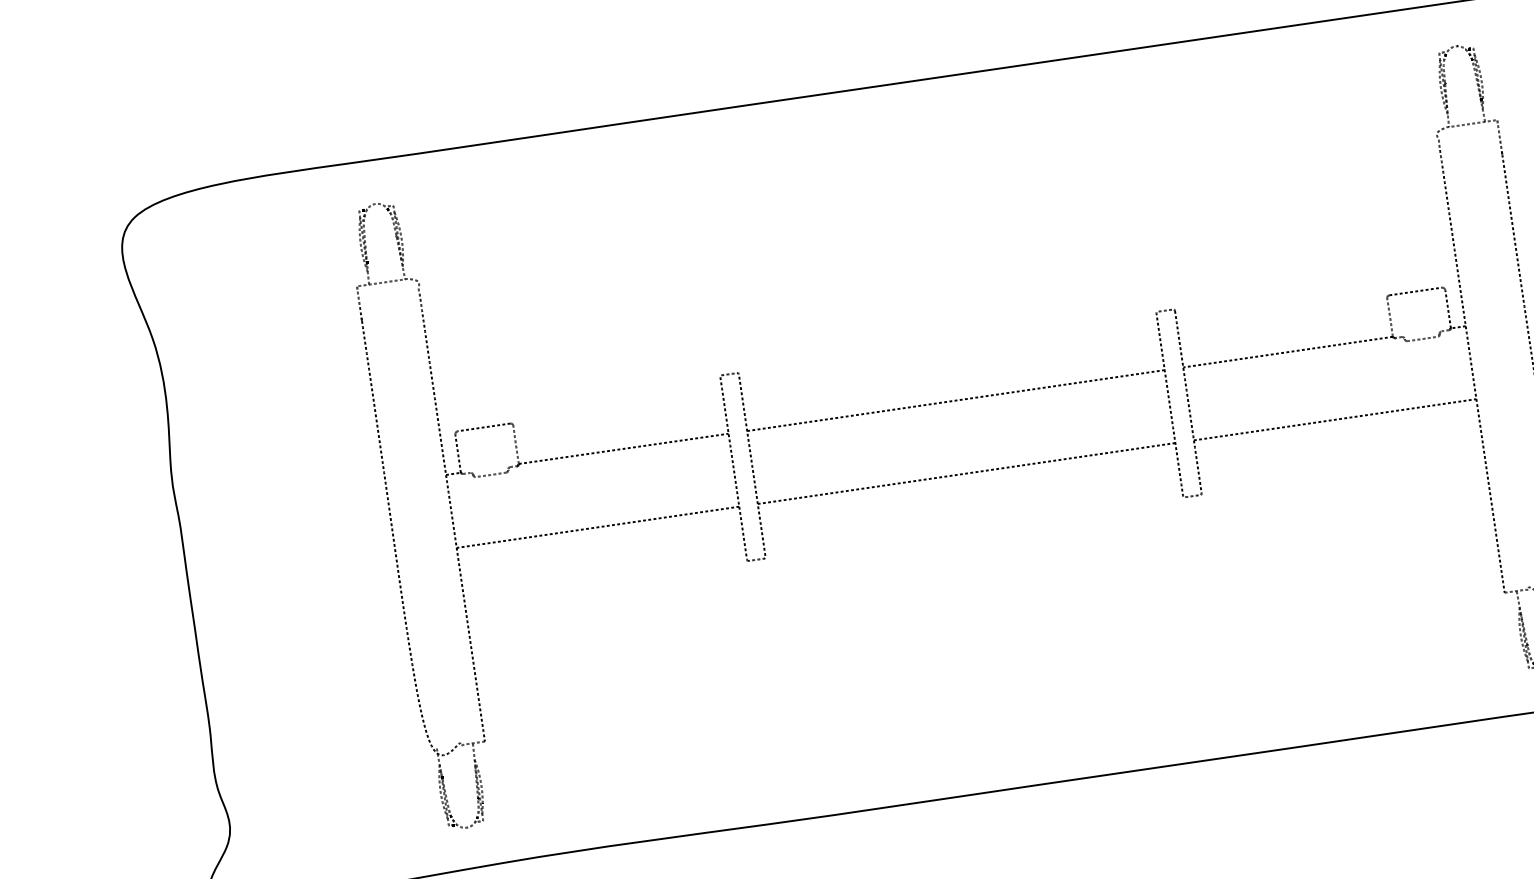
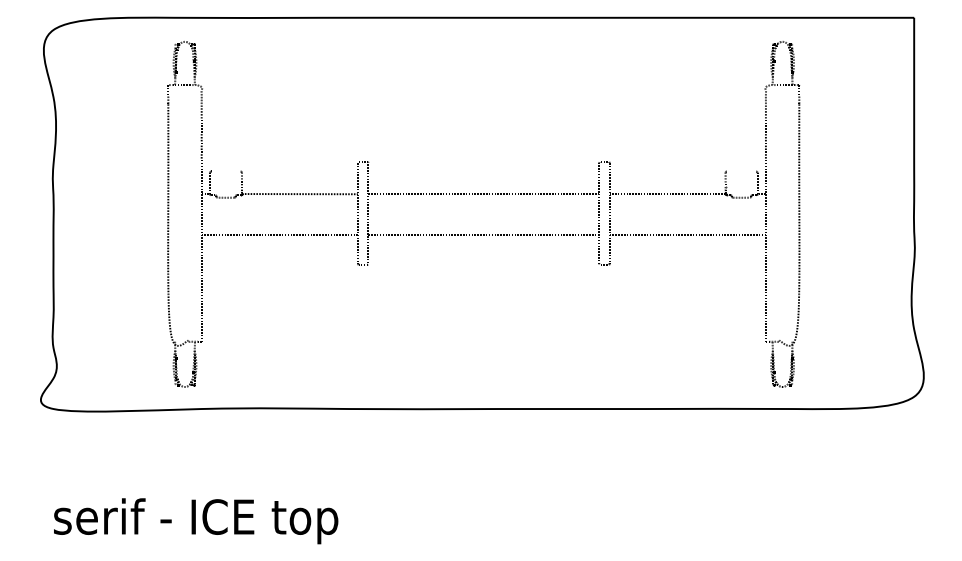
line: (1415, 291) -> (741, 171), removed
line: (483, 427) -> (225, 171), removed

